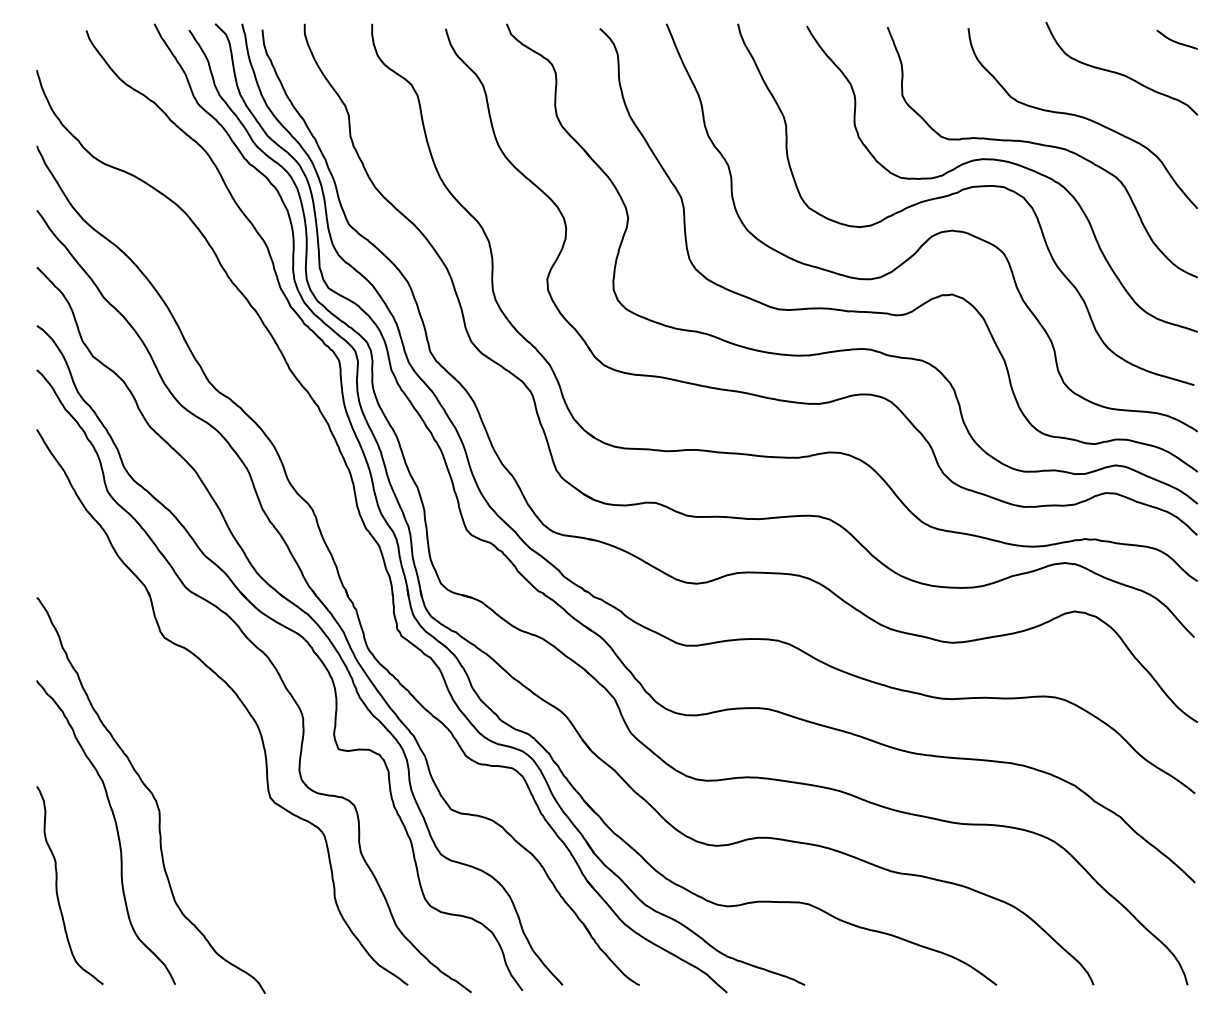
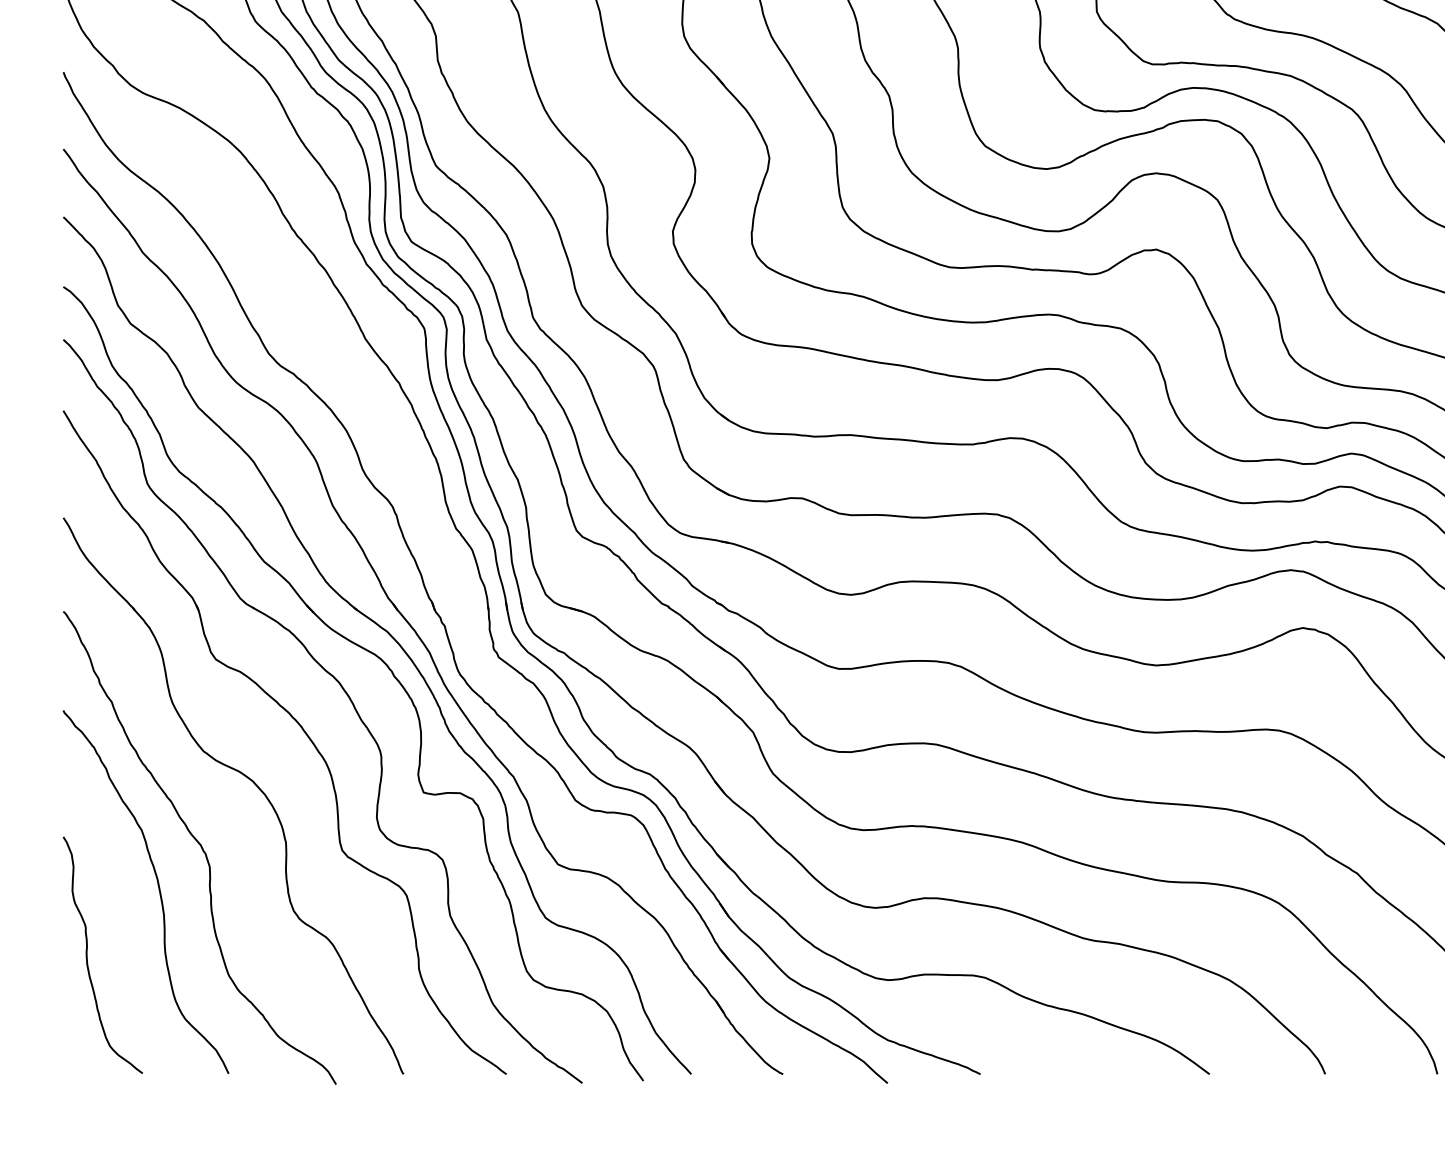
part: (190, 737) -> (246, 778), added

